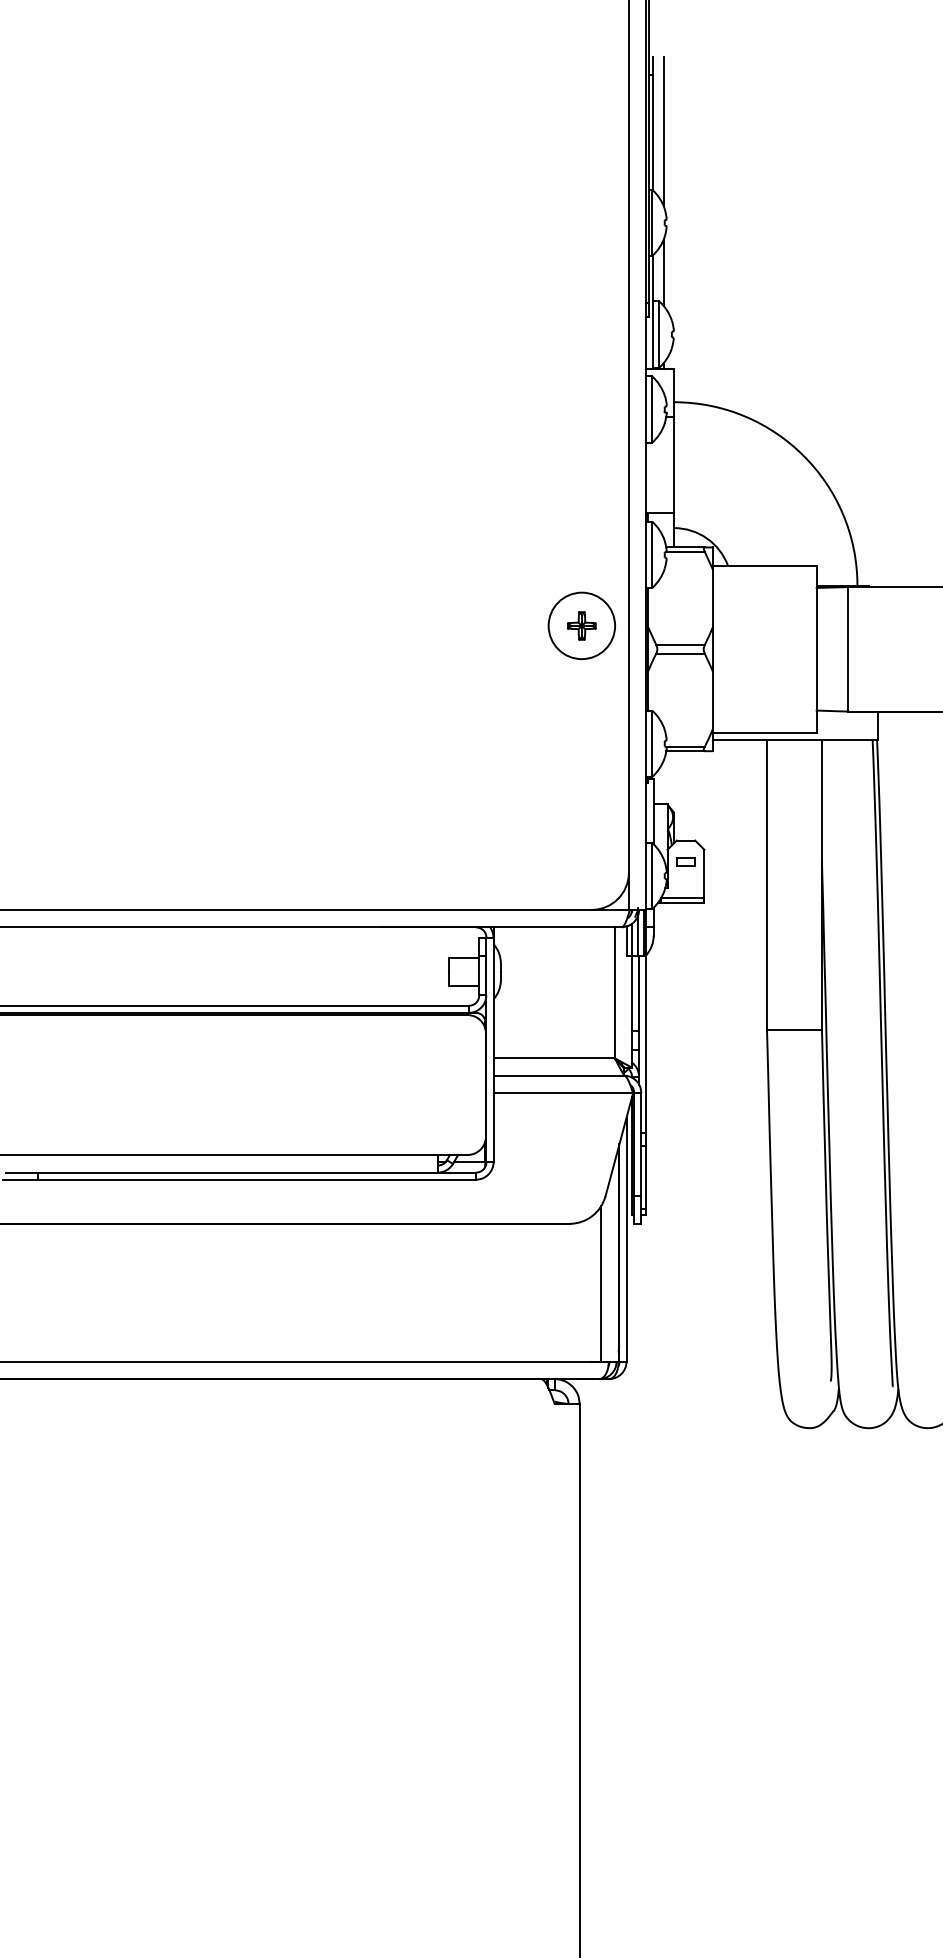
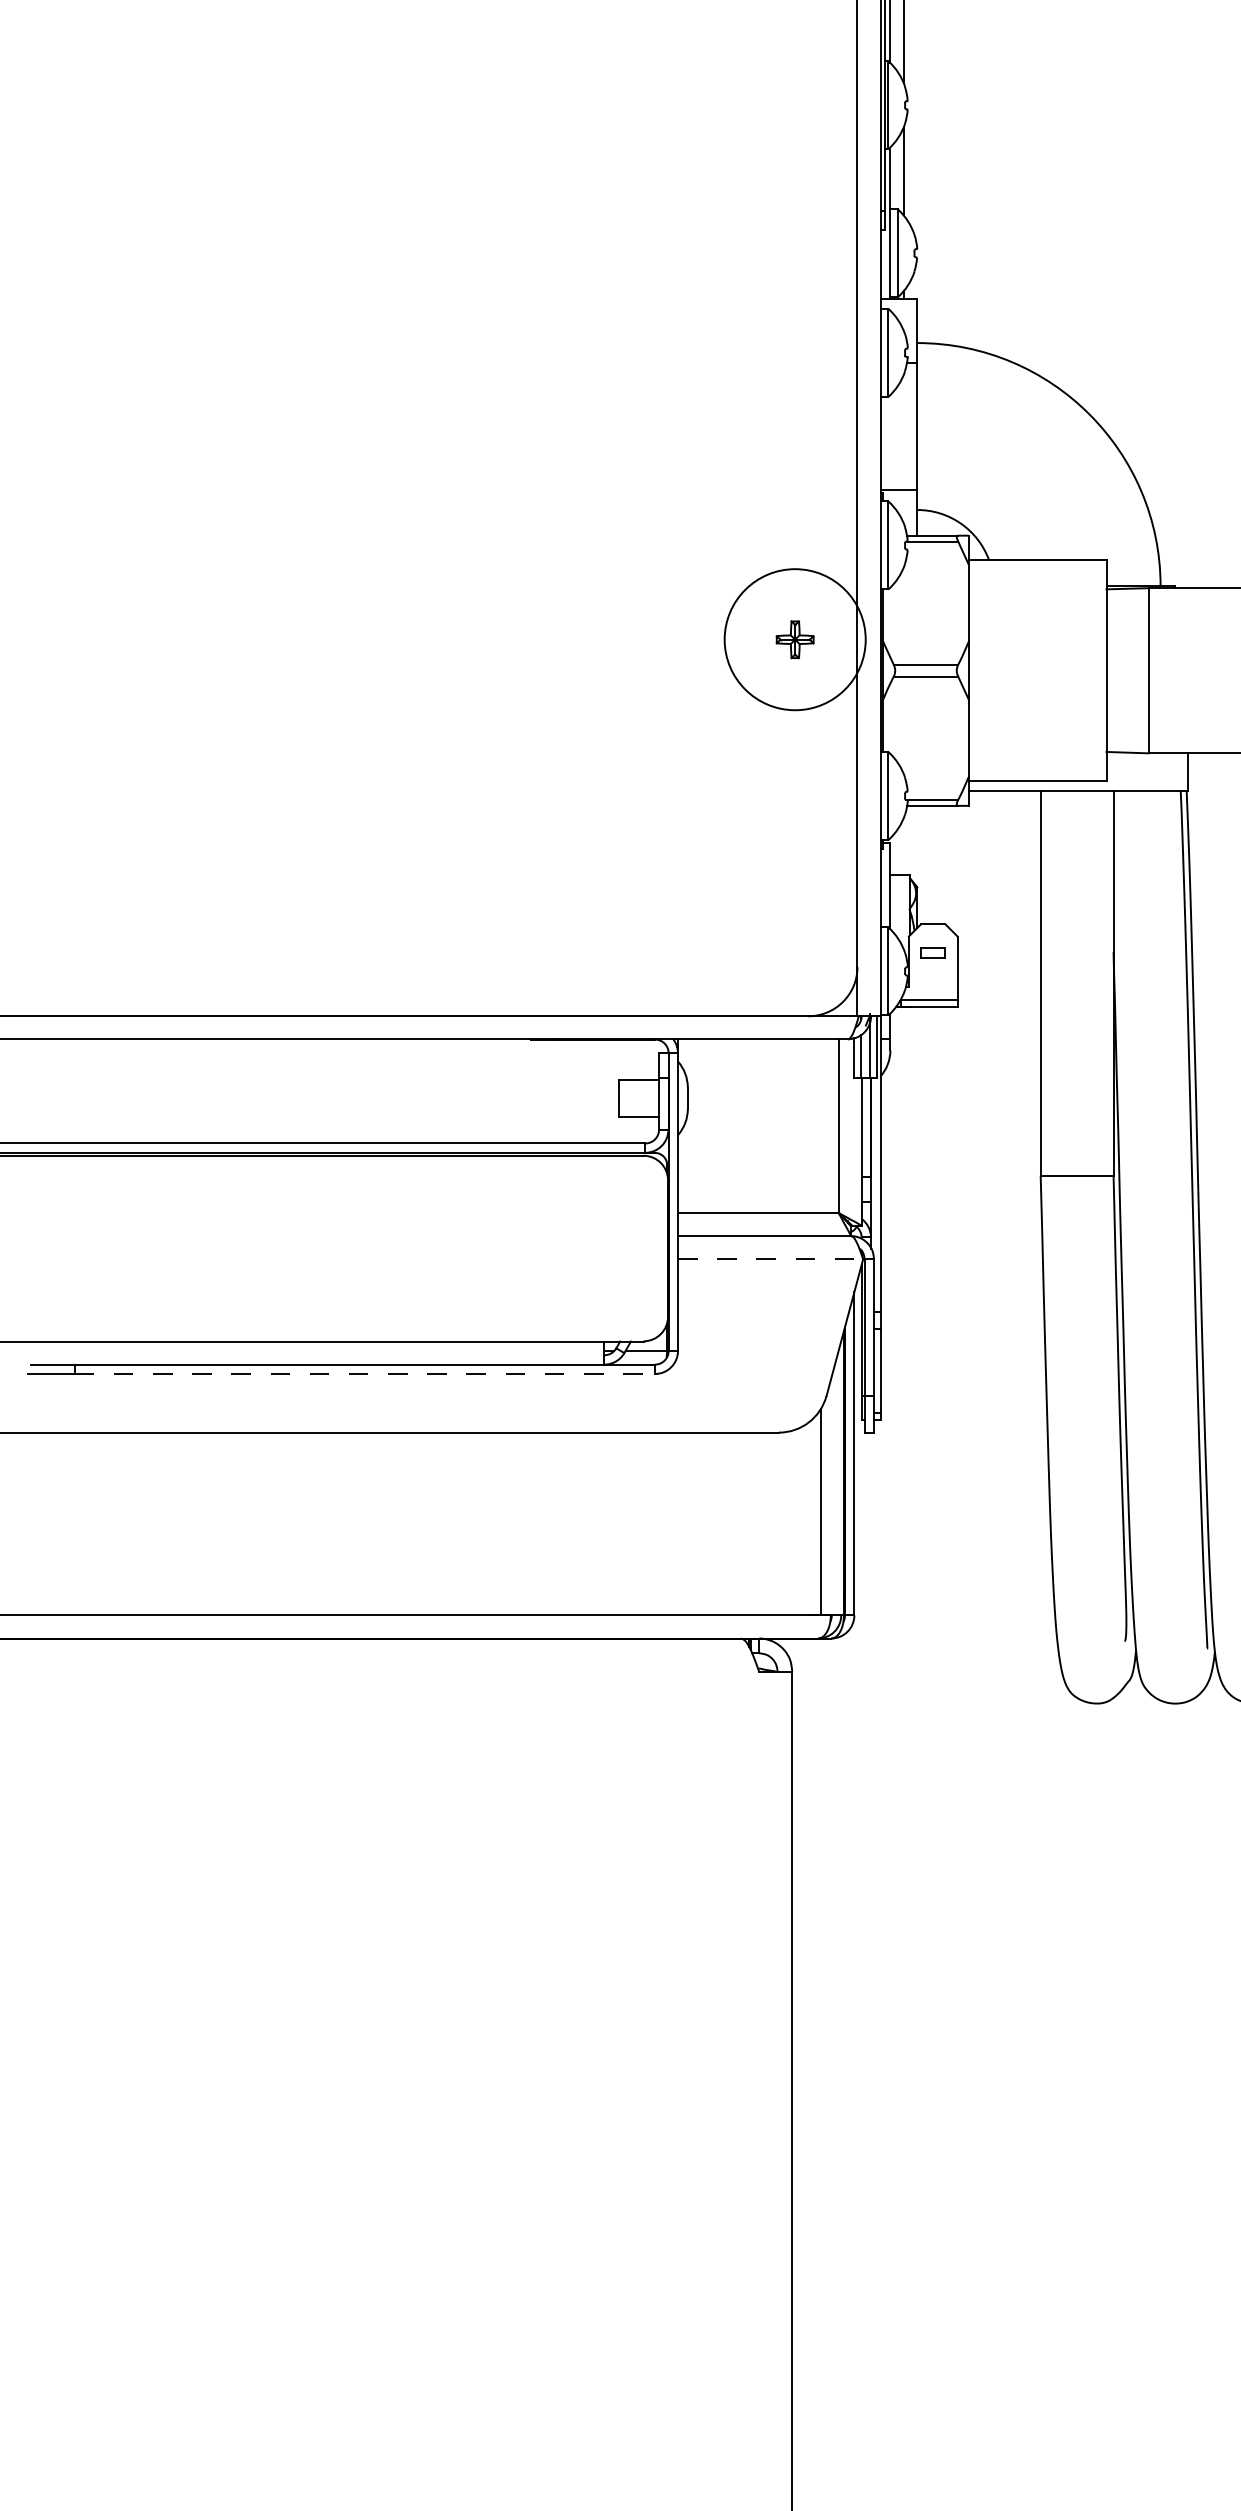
circle: (581, 625) -> (794, 639), size x1.6
line: (563, 1093) -> (770, 1259), solid -> dashed
line: (257, 1179) -> (365, 1373), solid -> dashed

